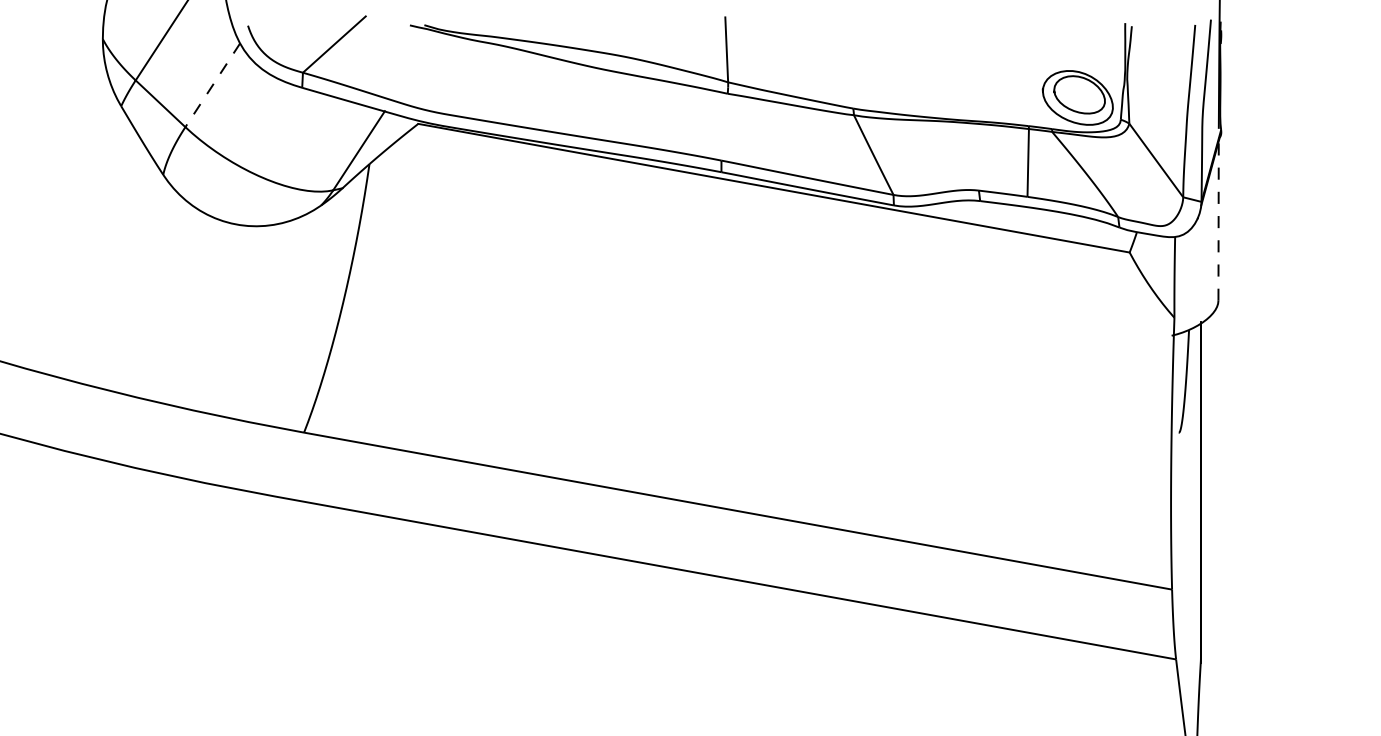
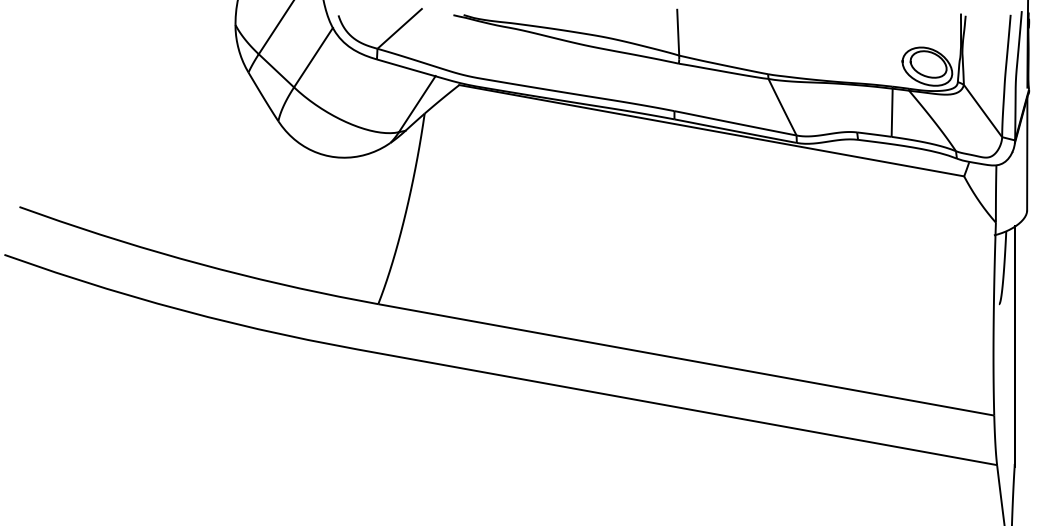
line: (212, 85) -> (313, 57), dashed -> solid
line: (1218, 220) -> (1027, 153), dashed -> solid

